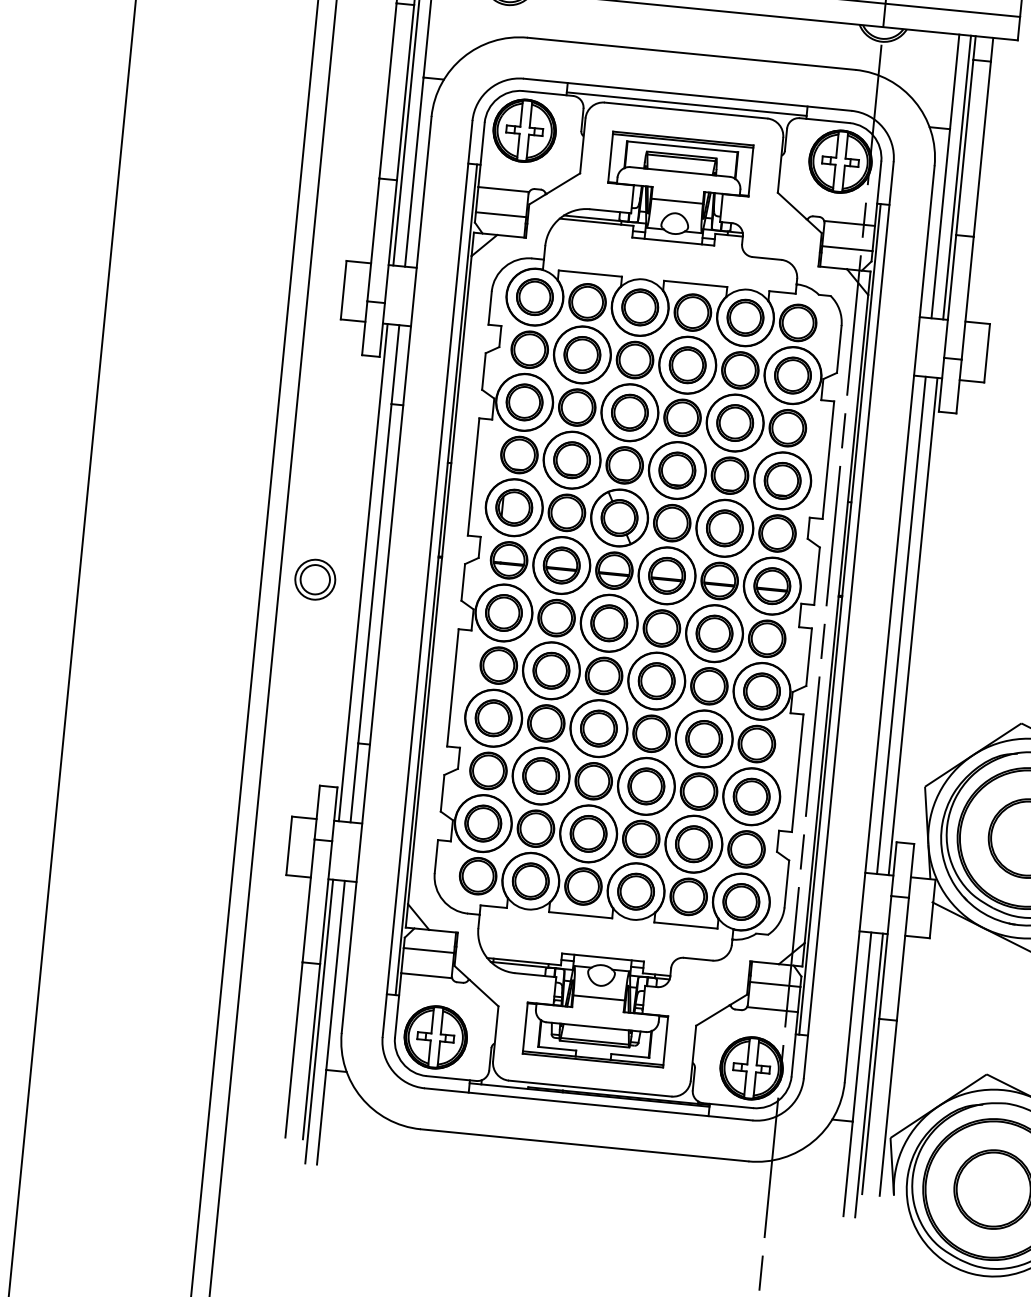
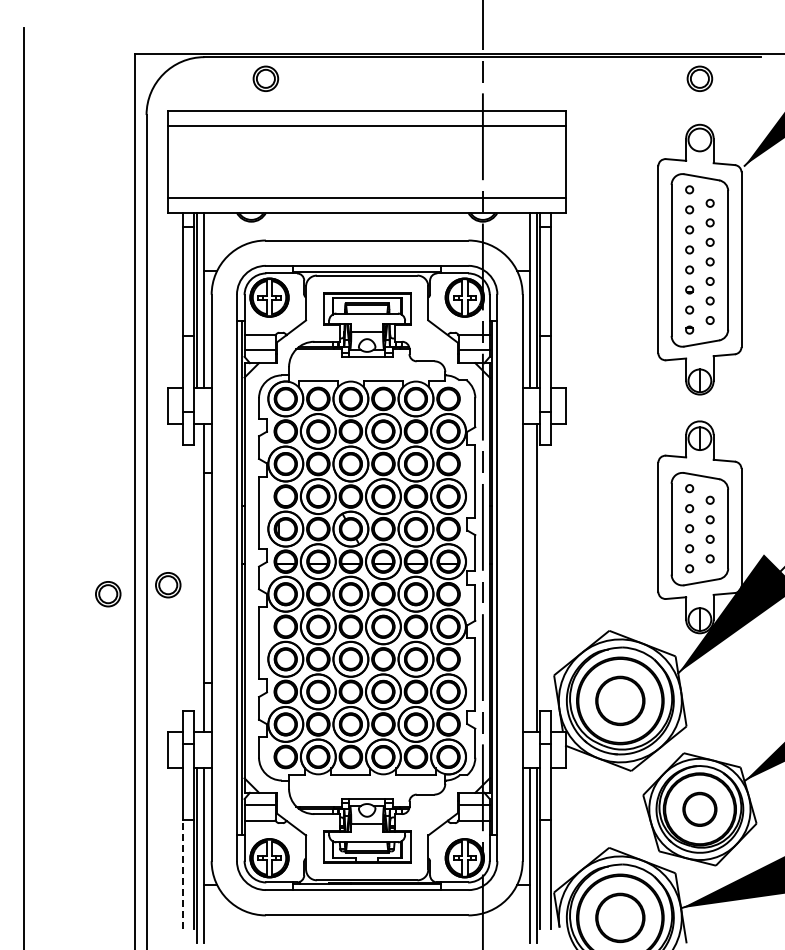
line: (363, 571) -> (197, 577), removed
part: (217, 585) -> (108, 594), added
line: (900, 624) -> (529, 577), removed
line: (294, 1048) -> (183, 873), solid -> dashed

